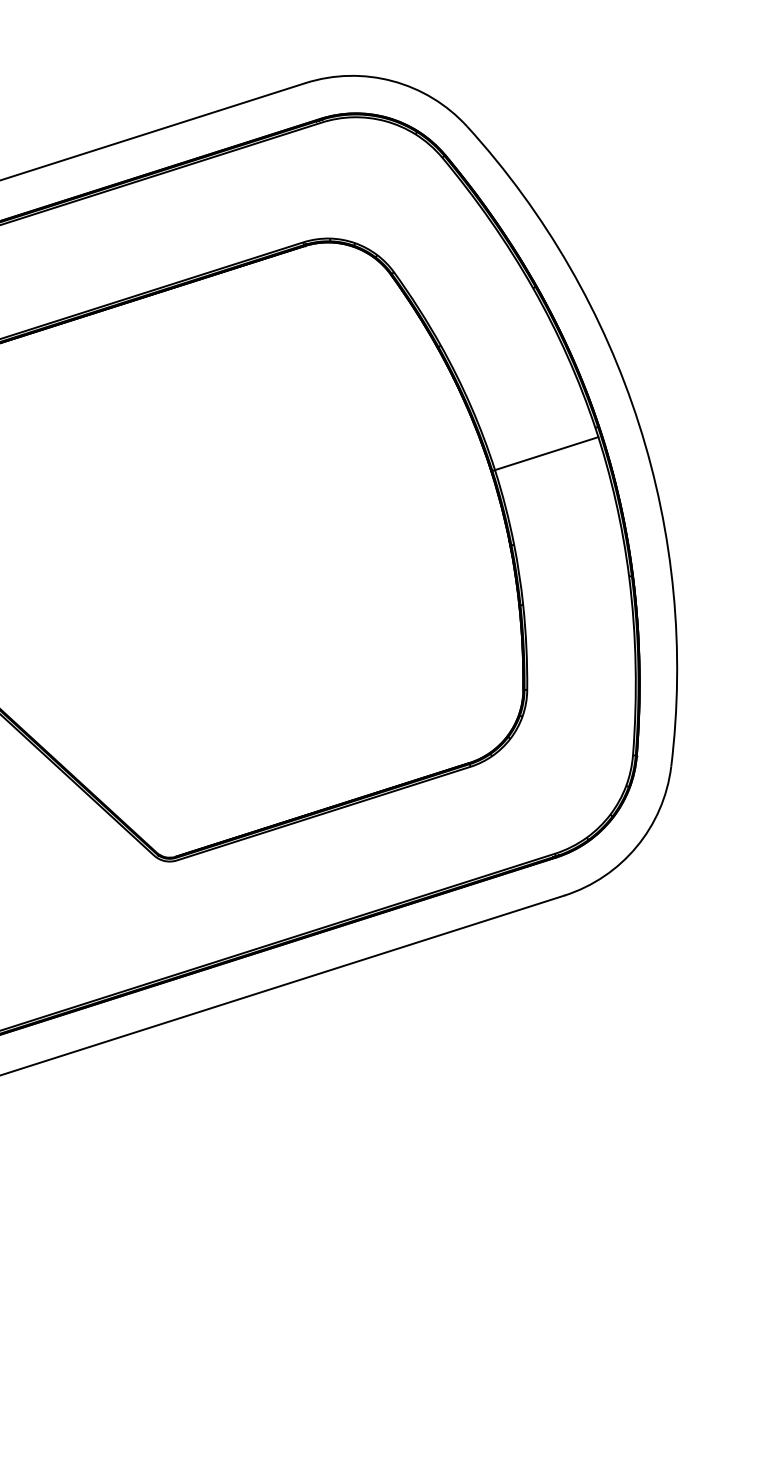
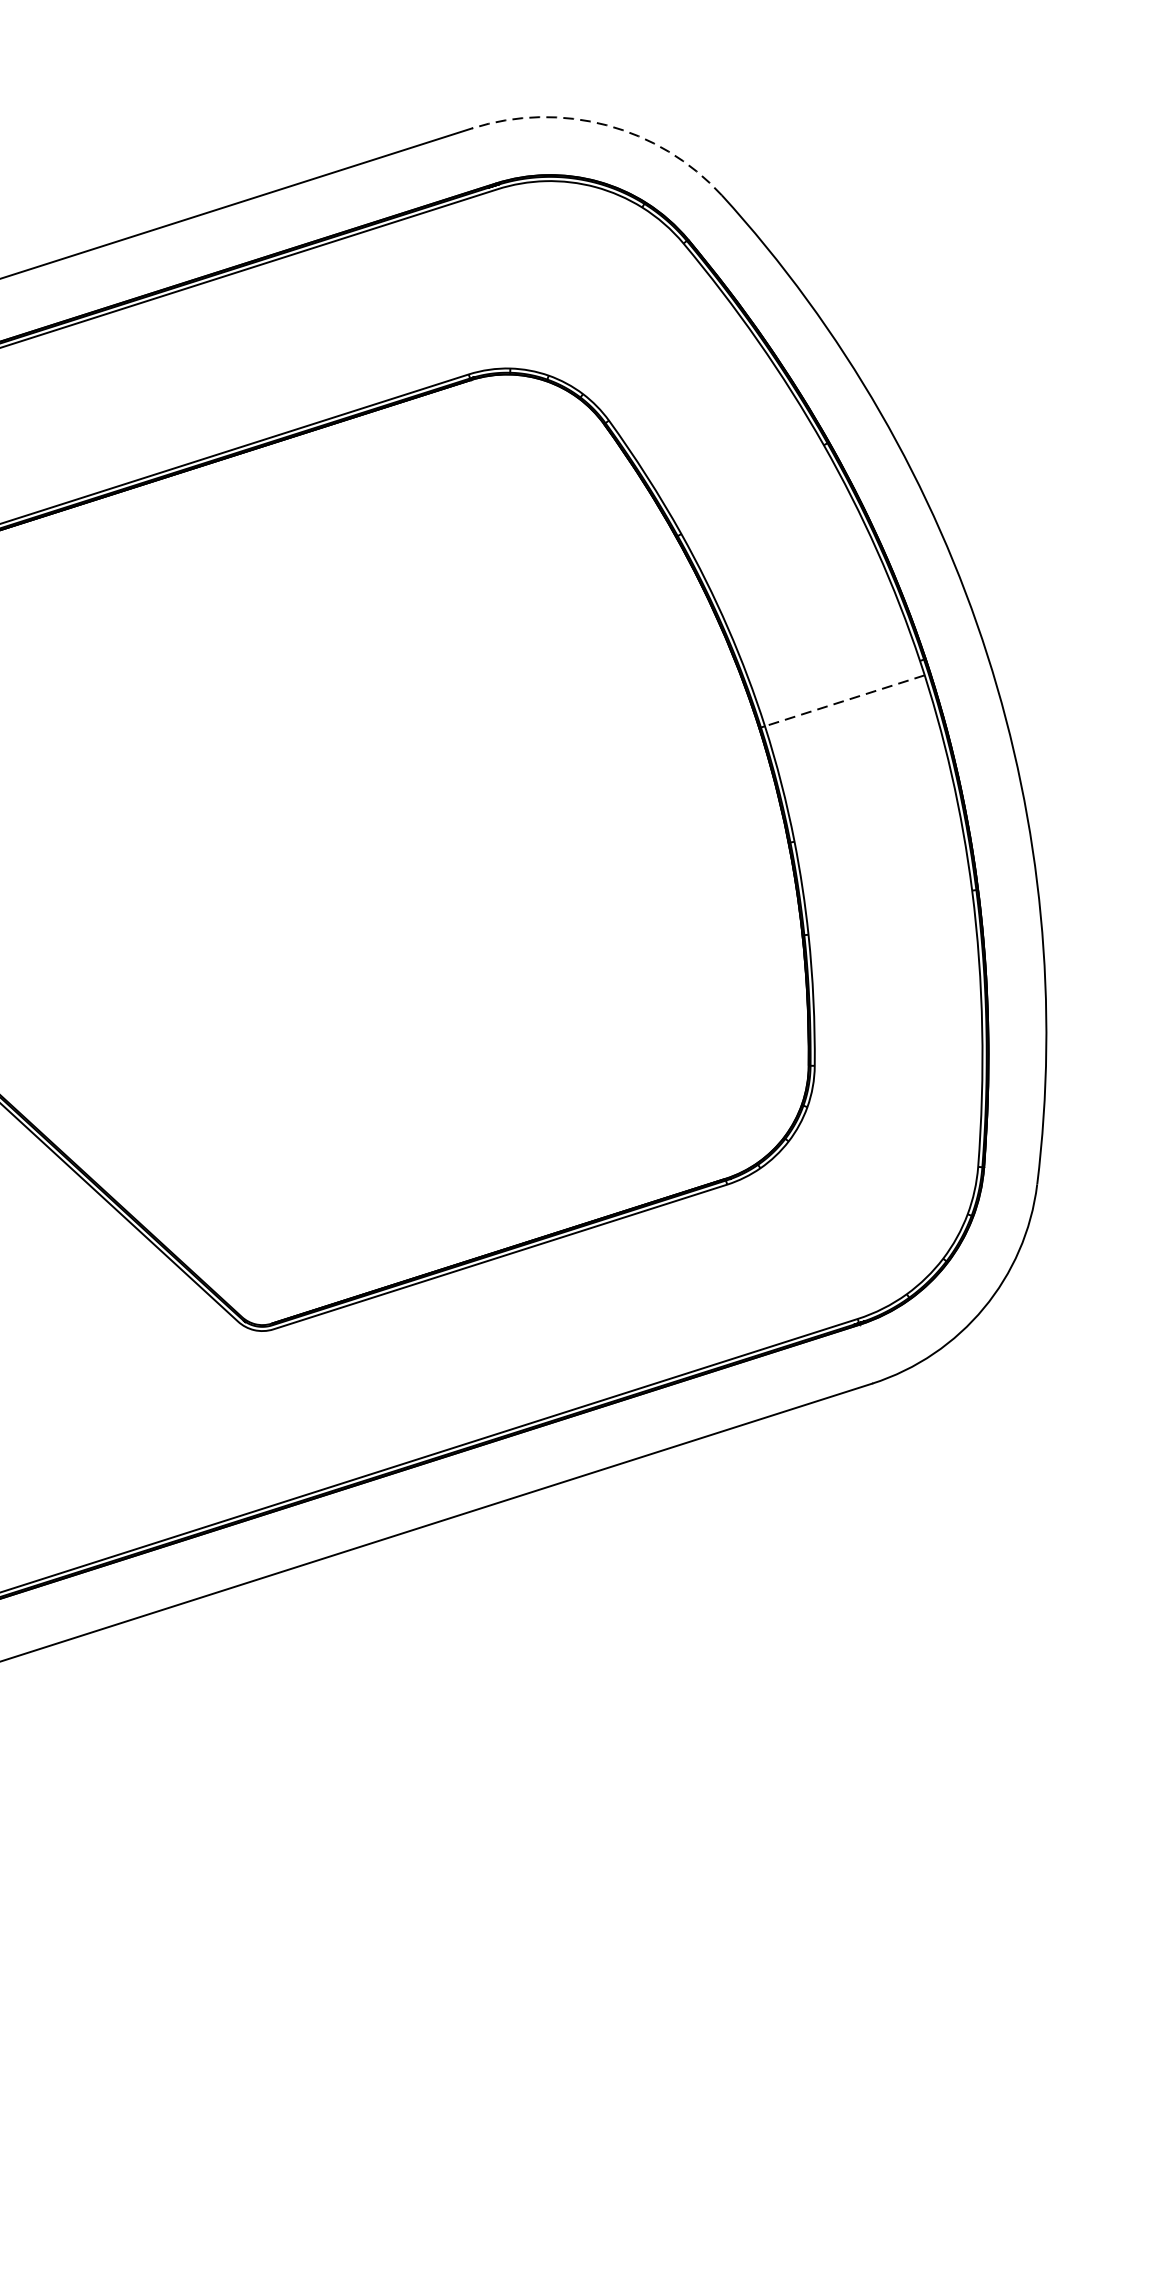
arc: (392, 81) -> (606, 125), solid -> dashed
line: (546, 453) -> (844, 700), solid -> dashed

